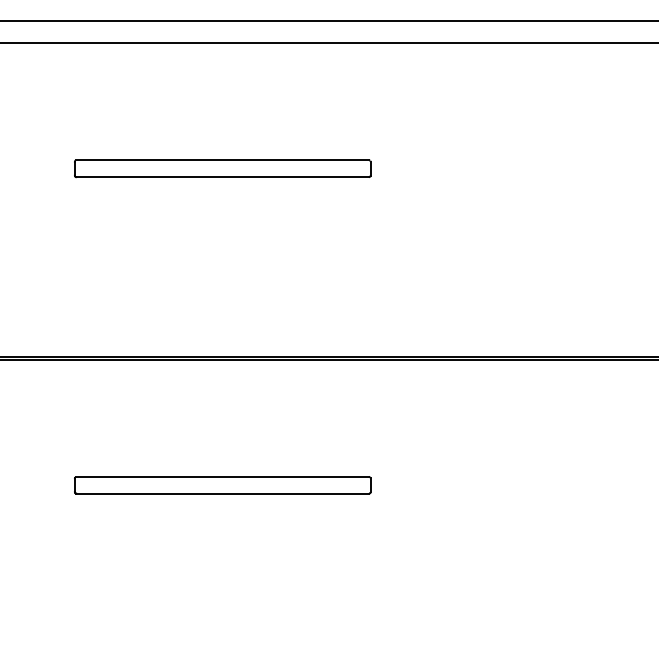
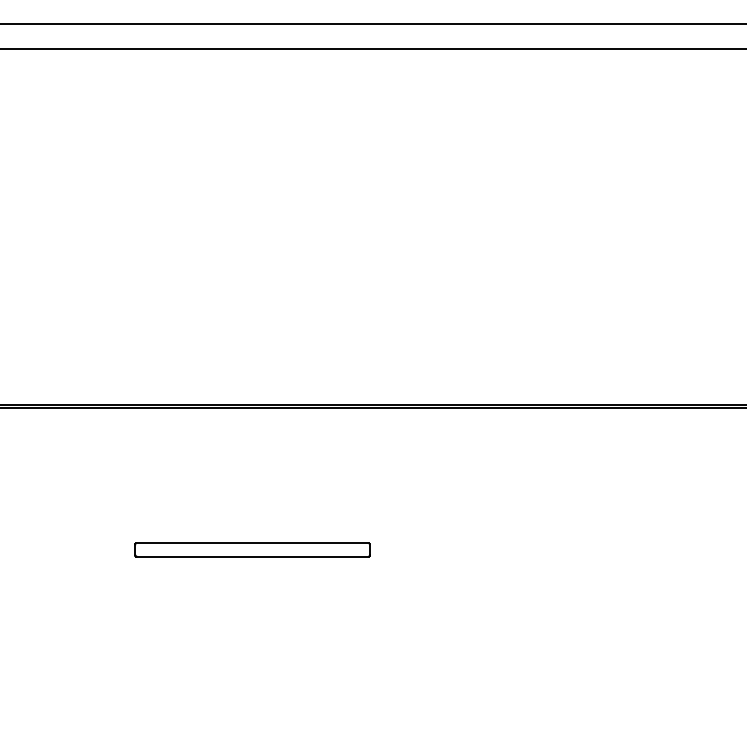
part: (222, 168) -> (252, 191), removed
part: (222, 484) -> (252, 549), size x0.7

